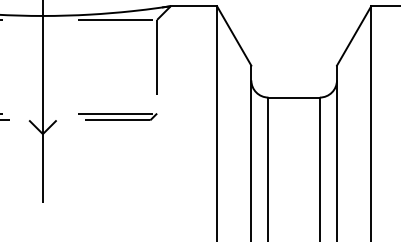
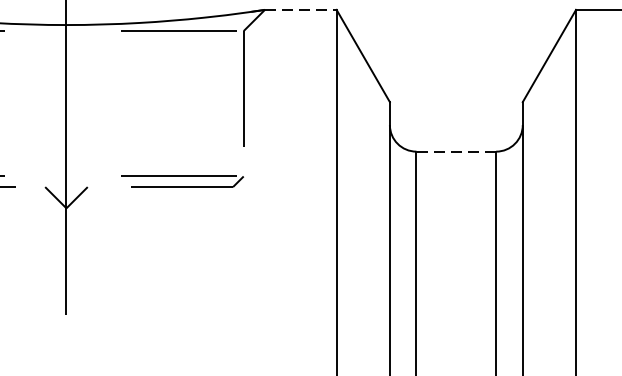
line: (194, 6) -> (301, 10), solid -> dashed
line: (294, 97) -> (456, 151), solid -> dashed

